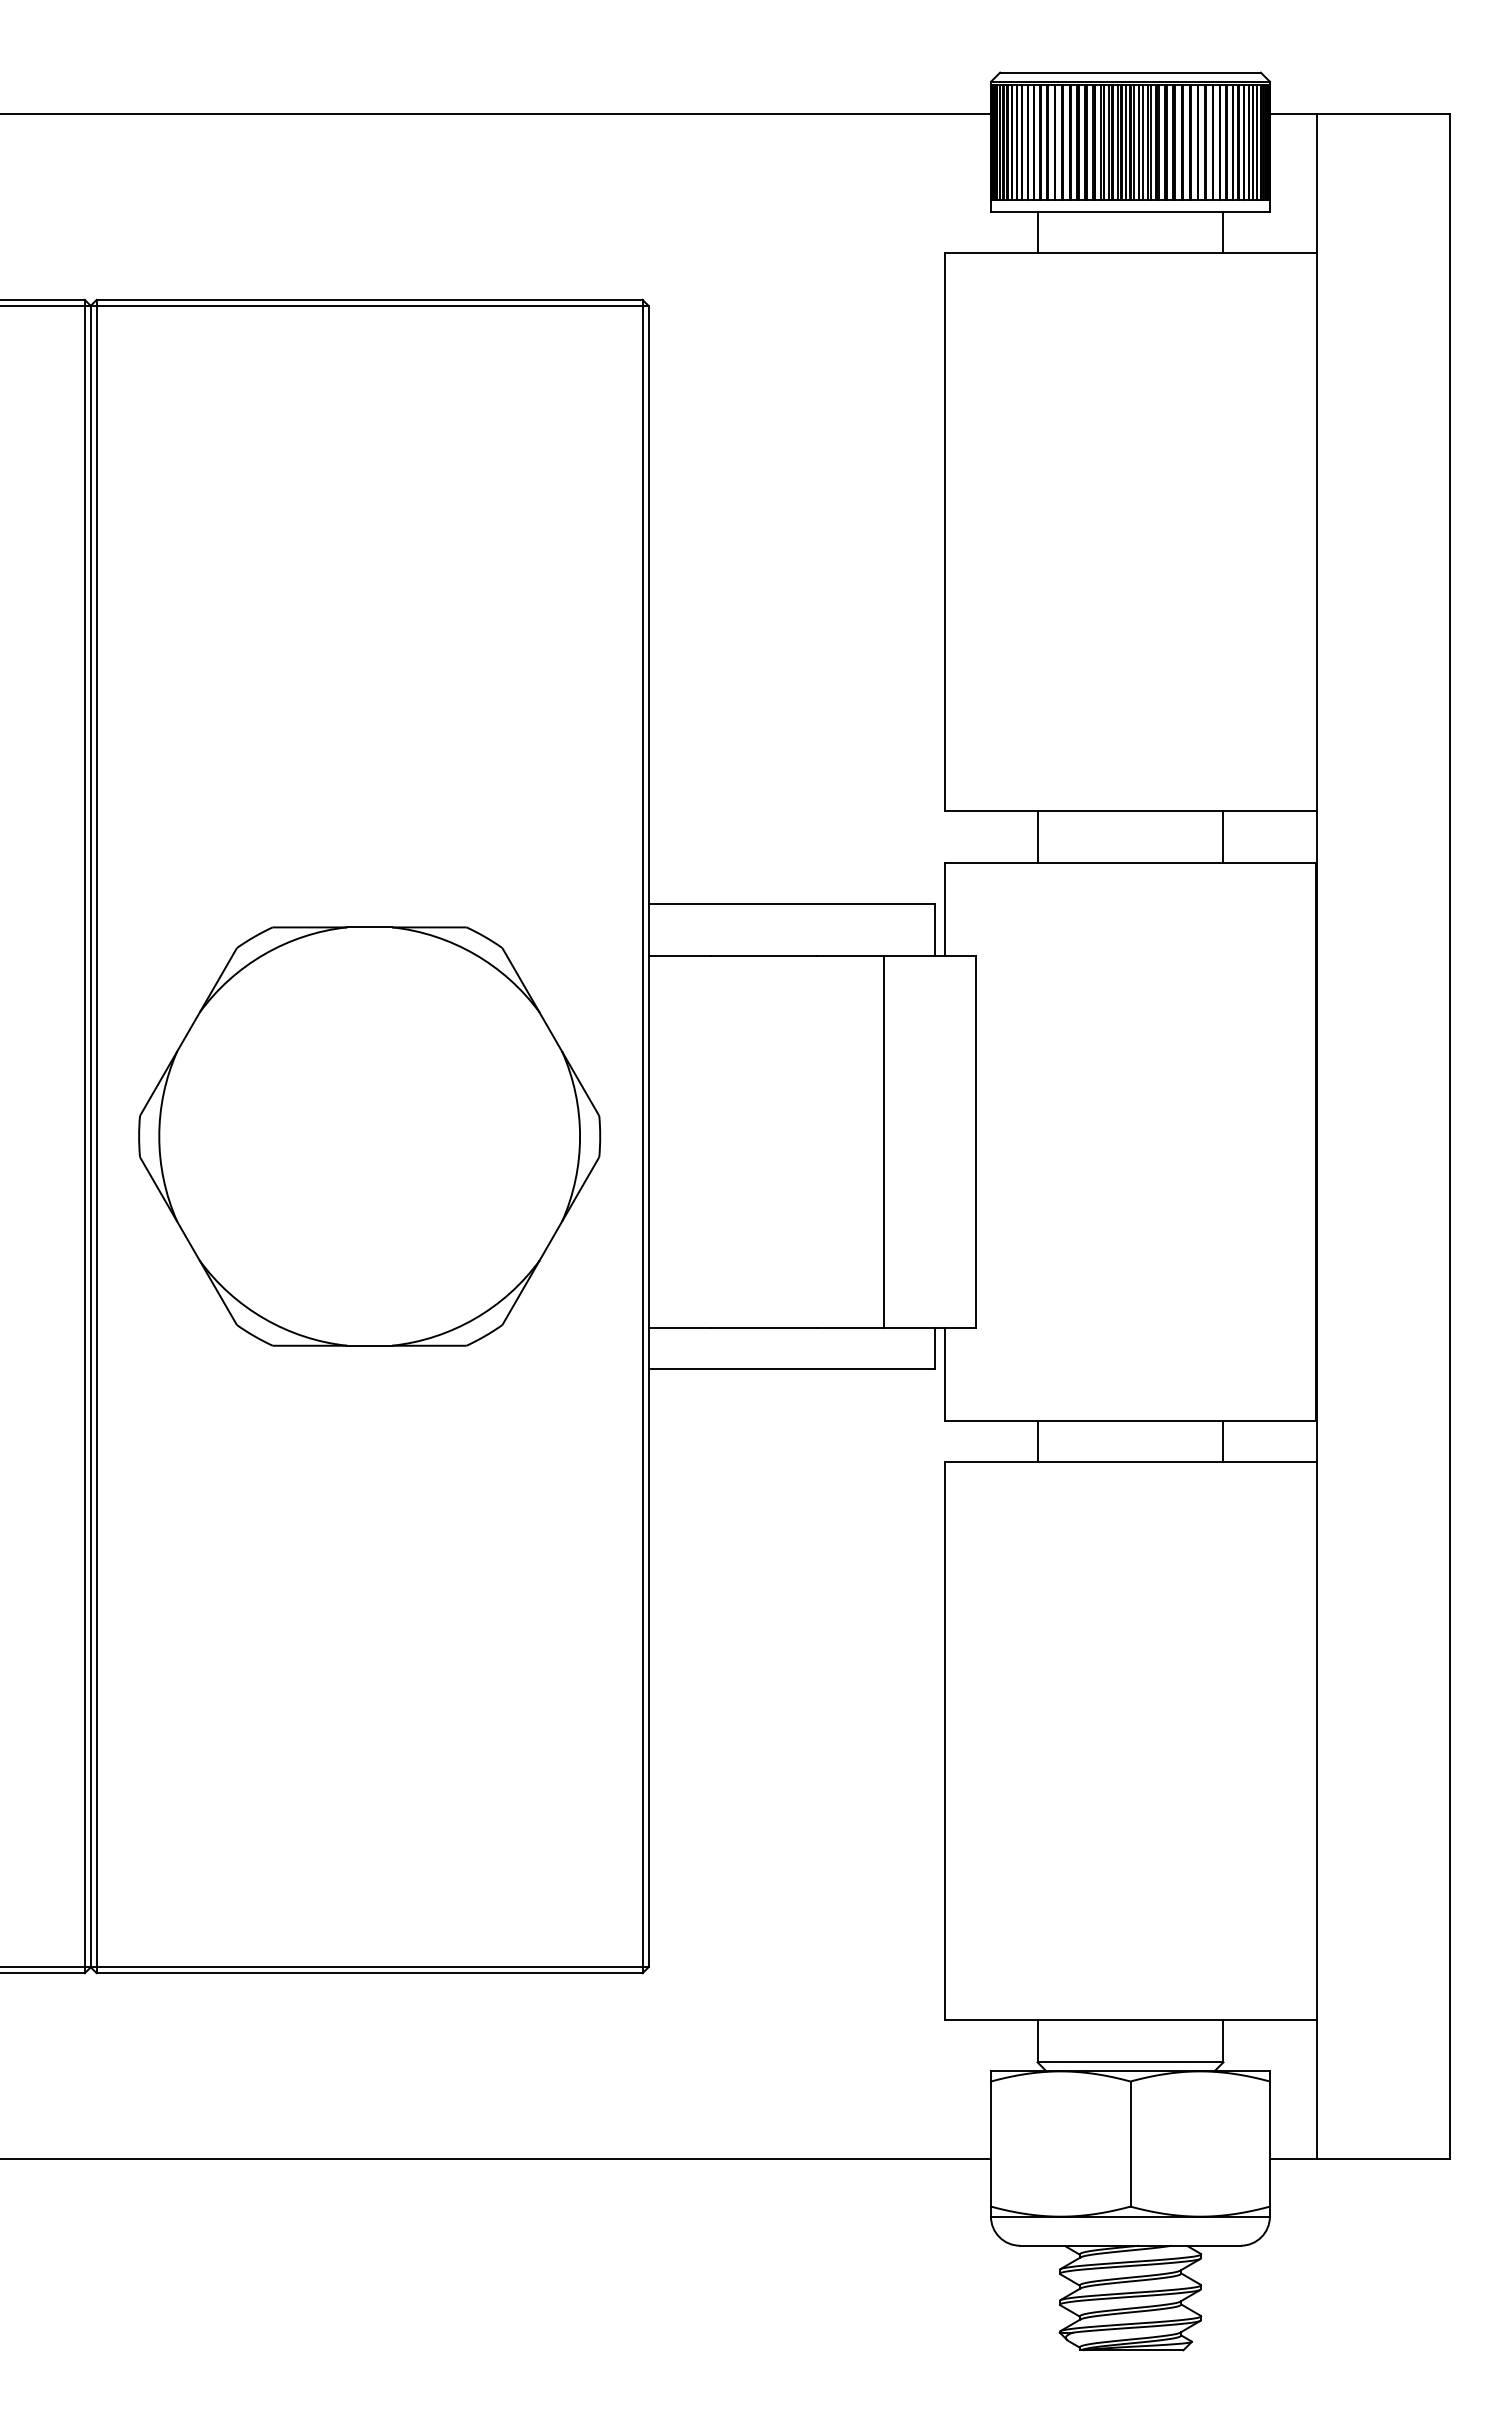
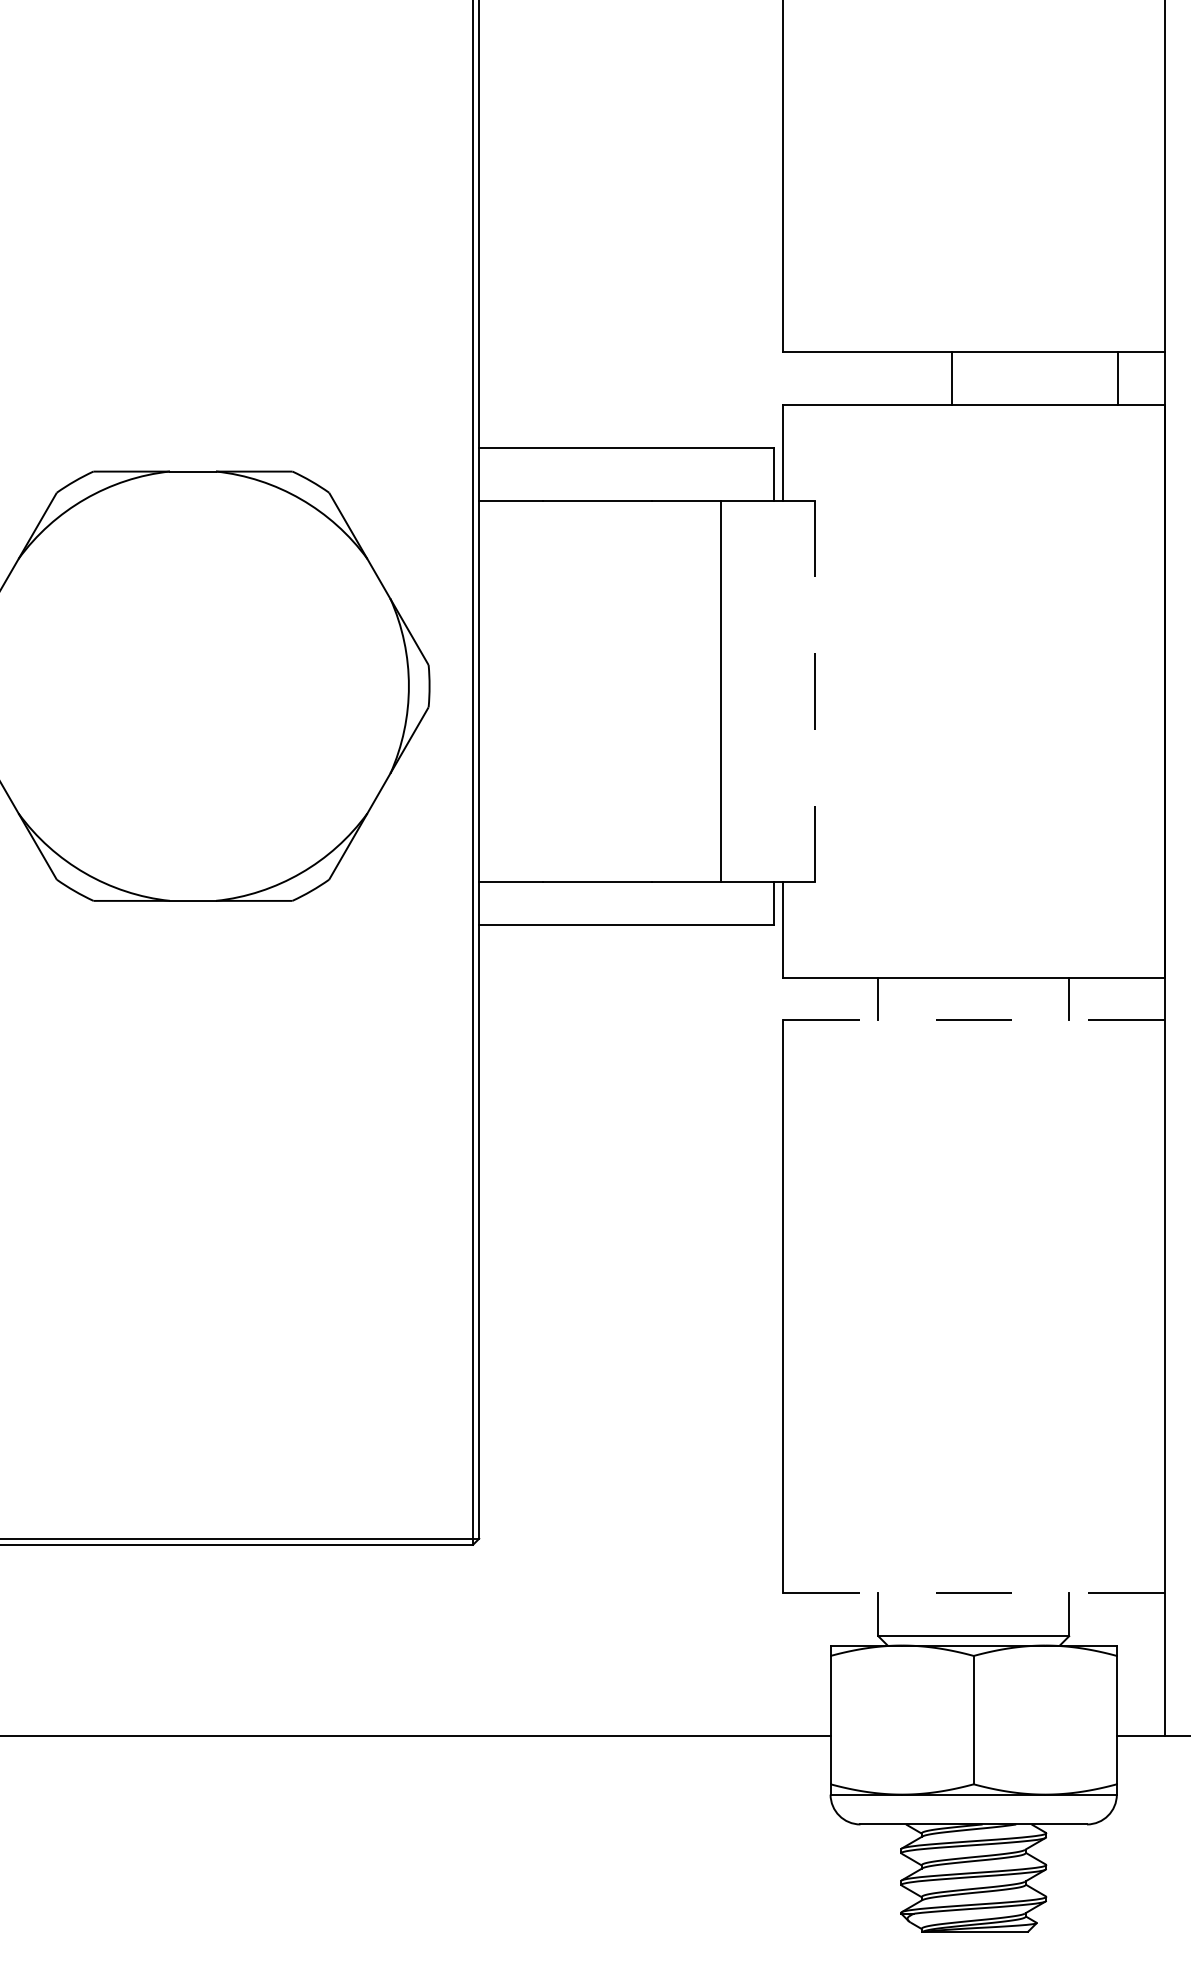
line: (1037, 836) -> (952, 378), moved
line: (1223, 836) -> (1118, 378), moved
line: (975, 1141) -> (814, 691), solid -> dashed
line: (1130, 1461) -> (973, 1019), solid -> dashed
line: (1130, 2019) -> (973, 1592), solid -> dashed

